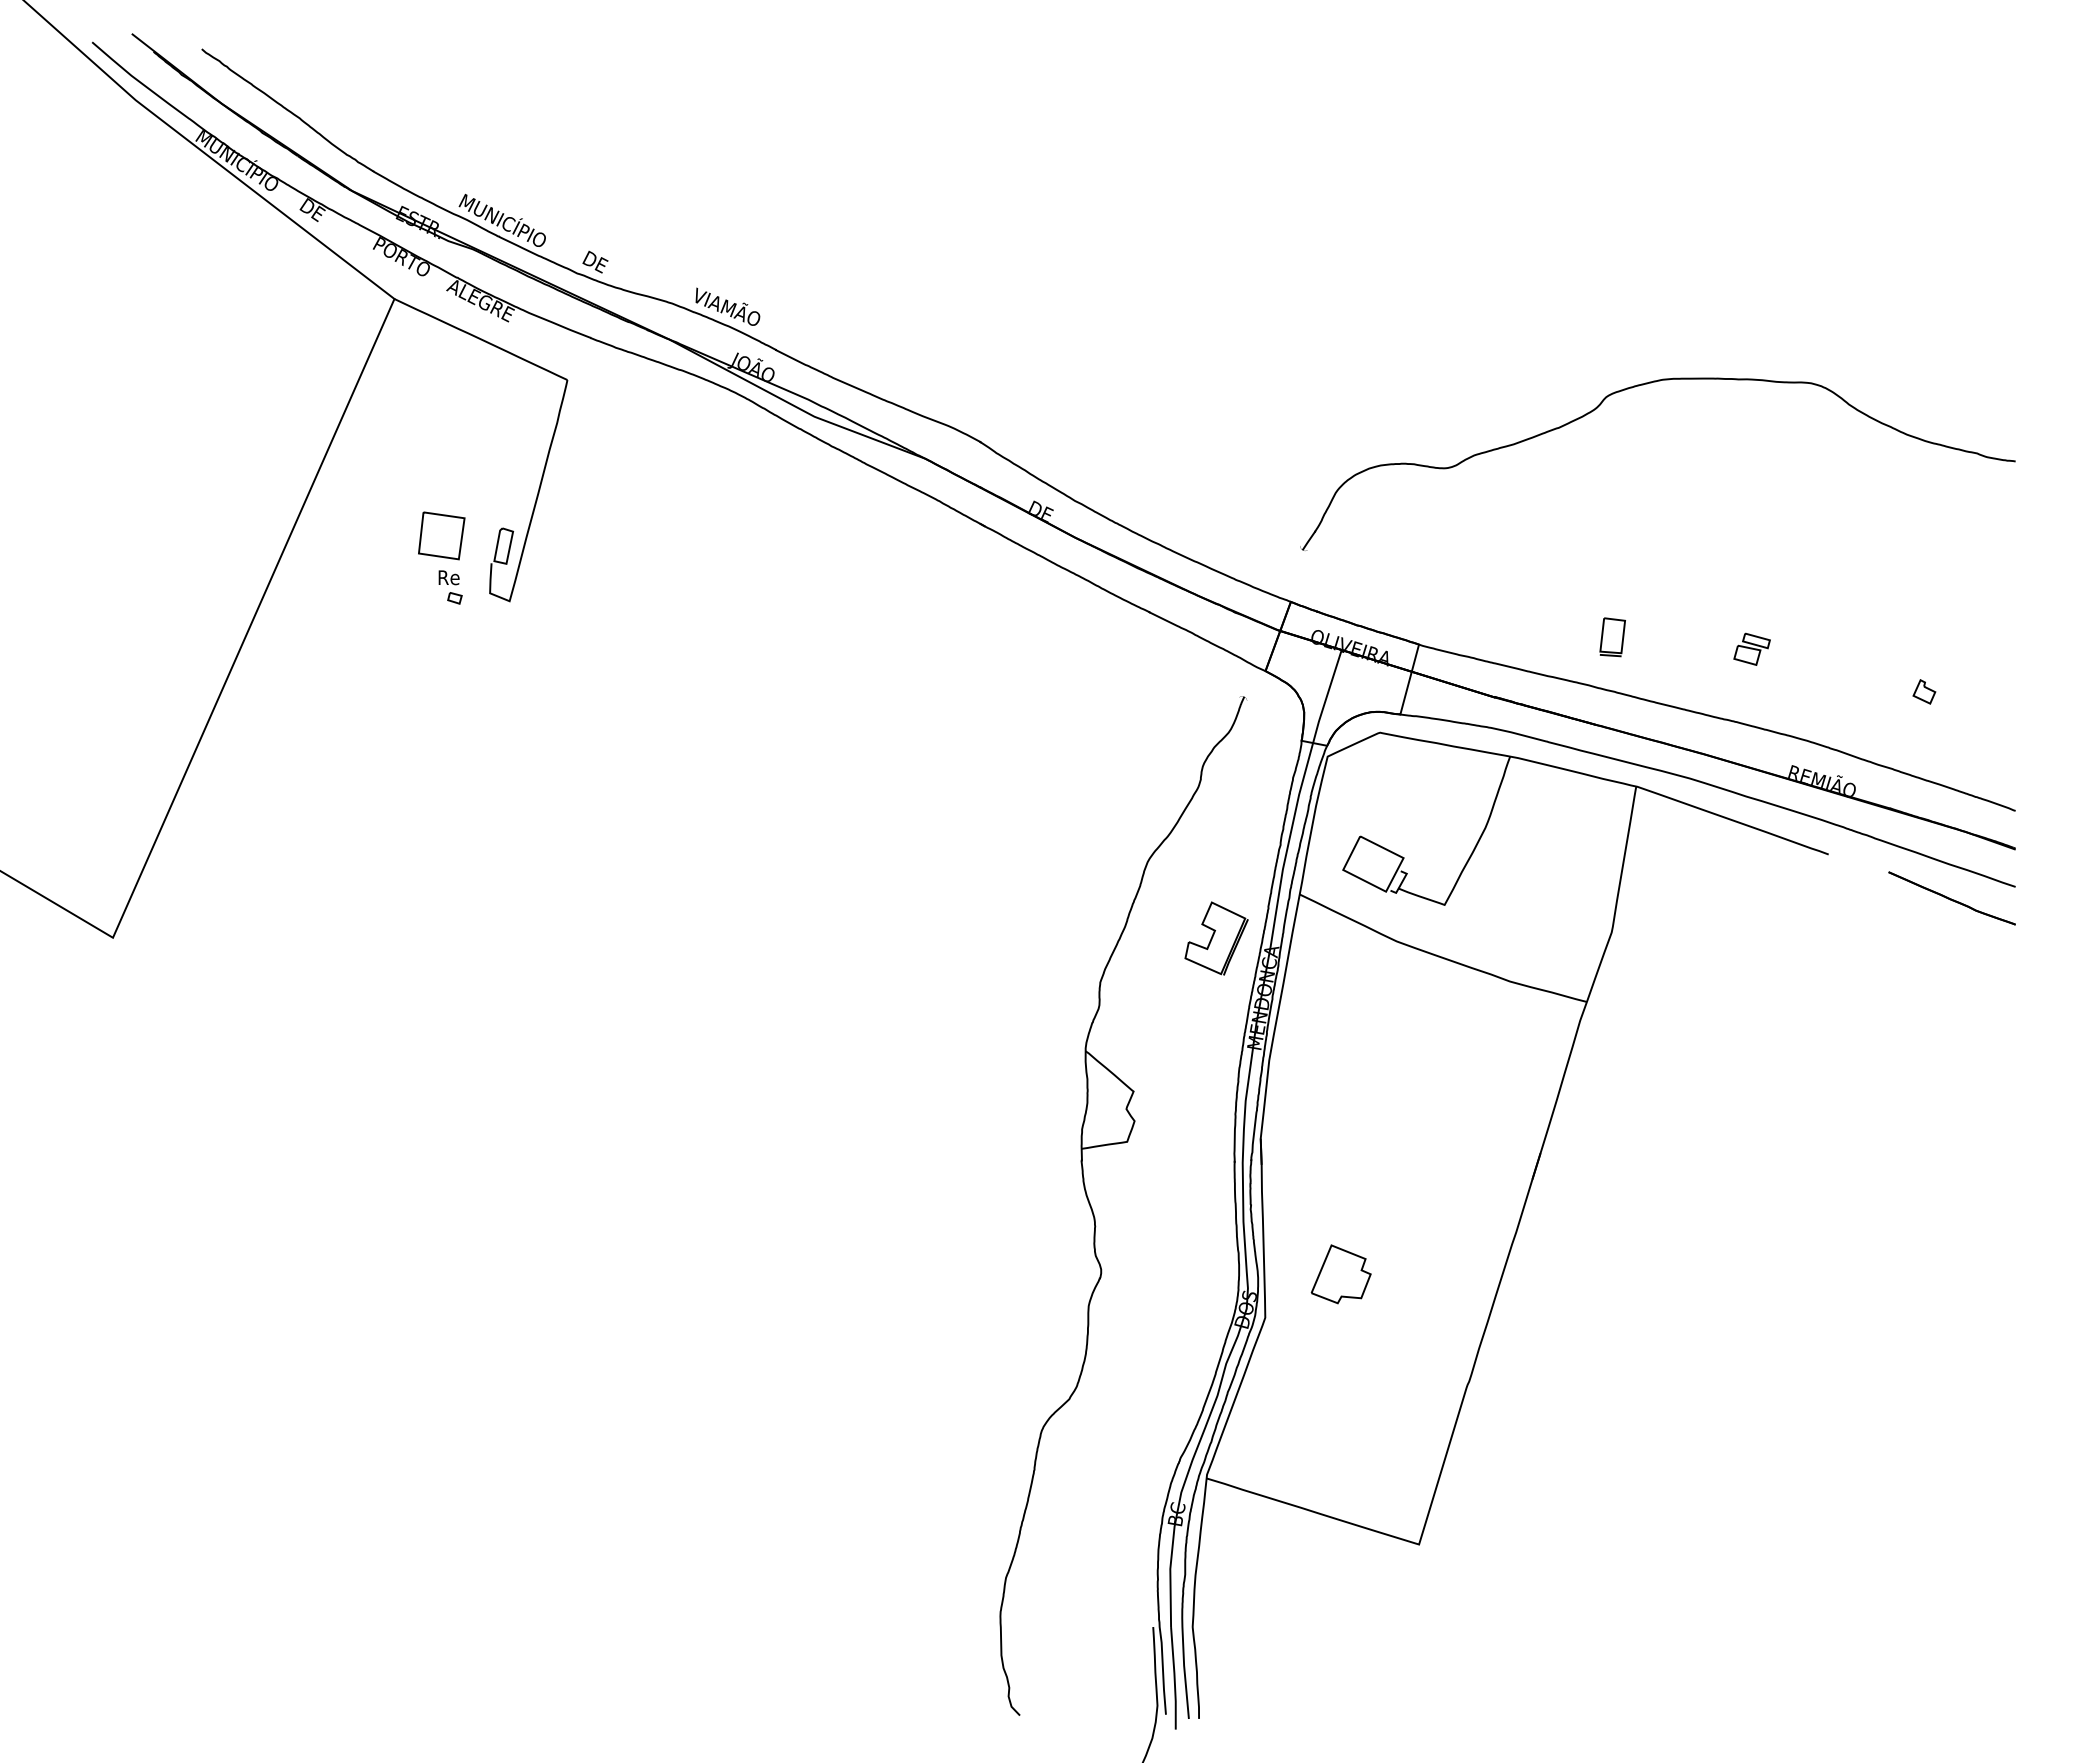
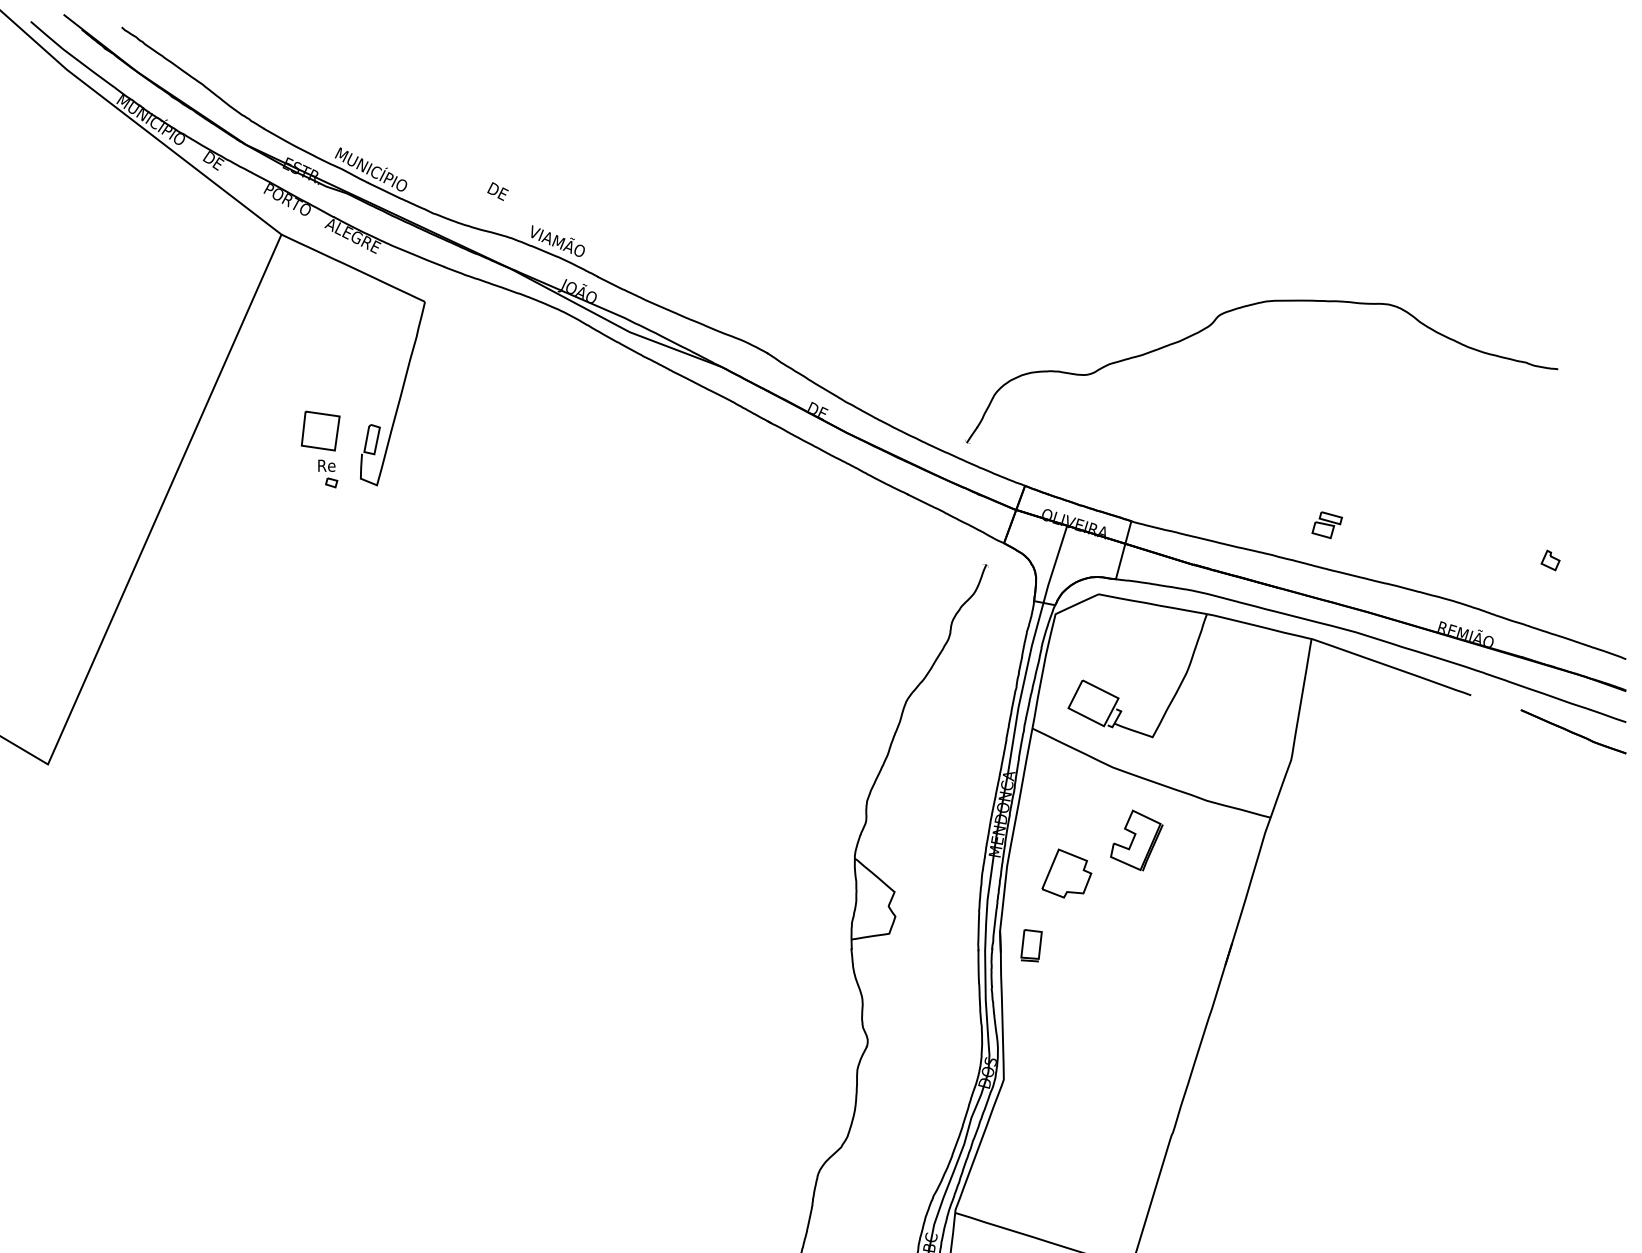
text: (595, 261) -> (498, 191), moved
part: (1632, 388) -> (1240, 308), moved
part: (1612, 637) -> (1031, 945), moved
part: (1751, 648) -> (1326, 524), moved
part: (1216, 938) -> (1136, 840), moved
part: (1340, 1274) -> (1066, 873), moved

